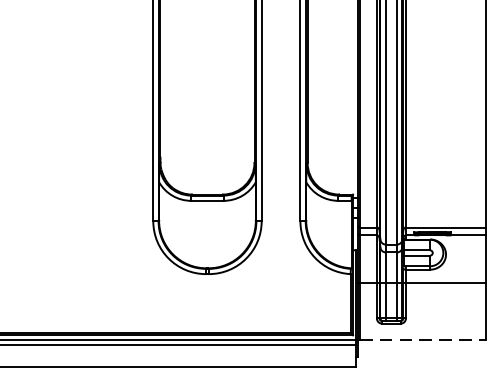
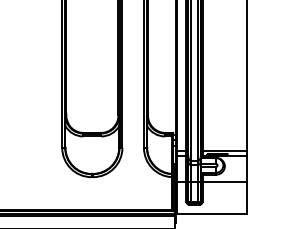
line: (421, 339) -> (211, 213), dashed -> solid

